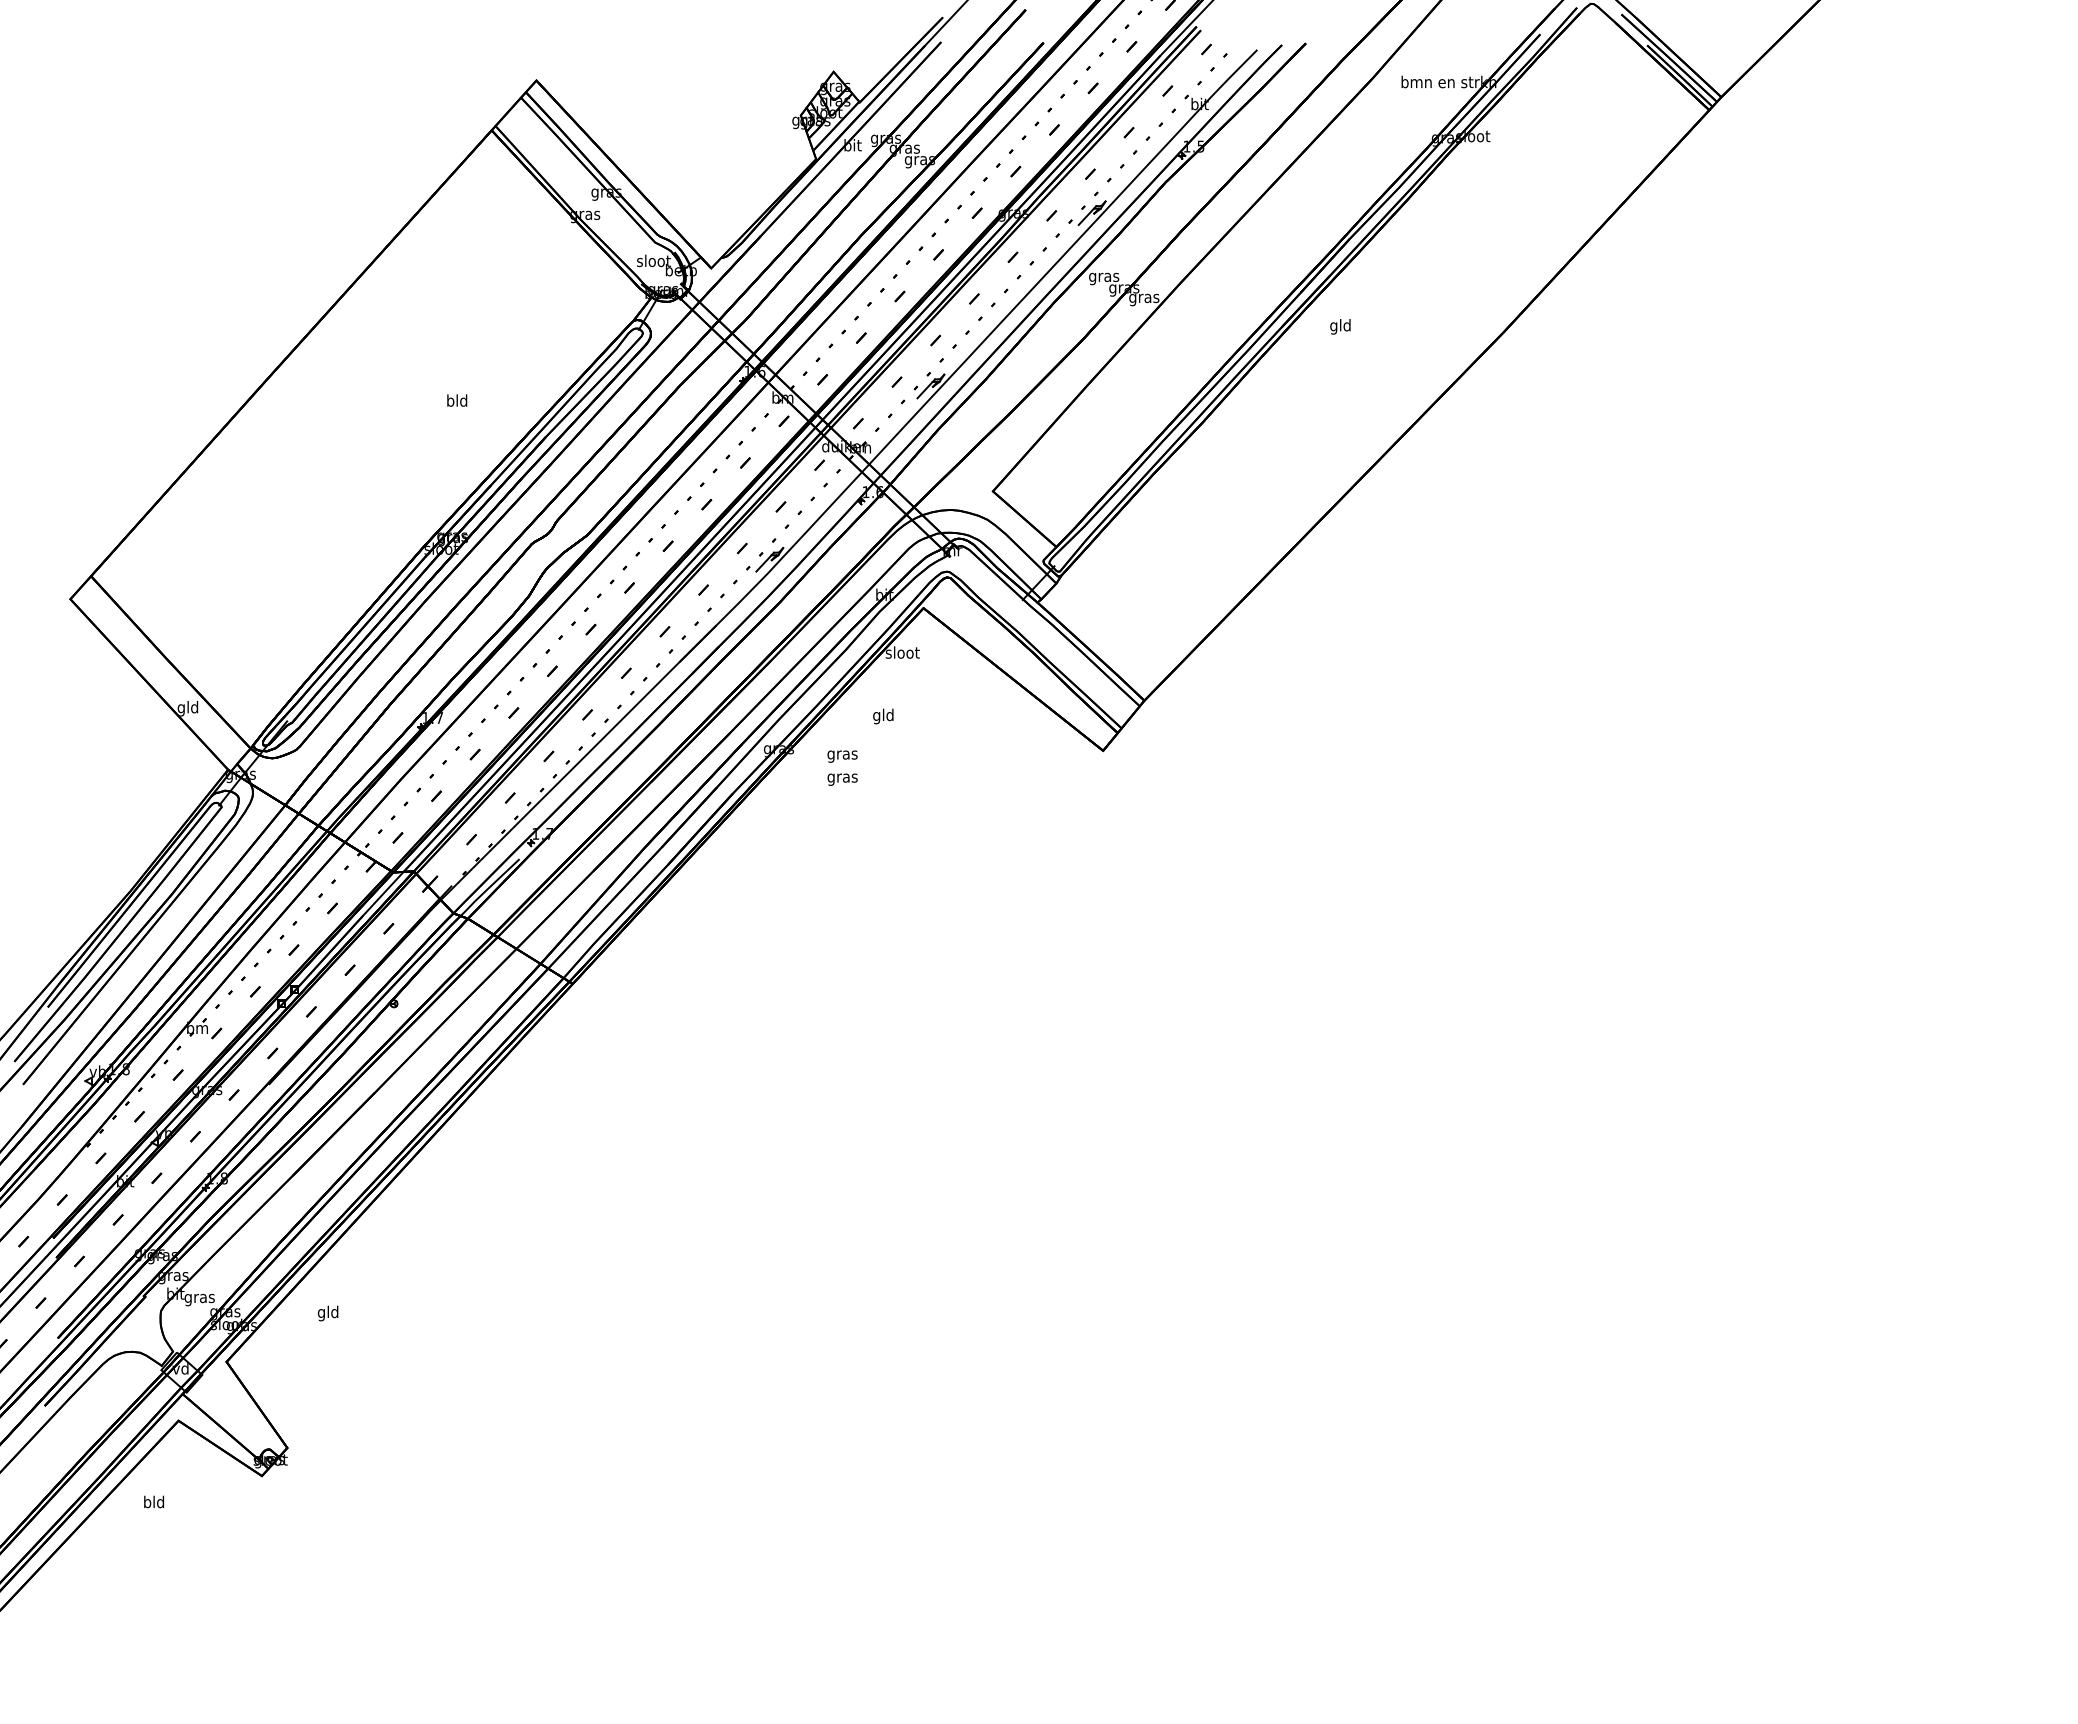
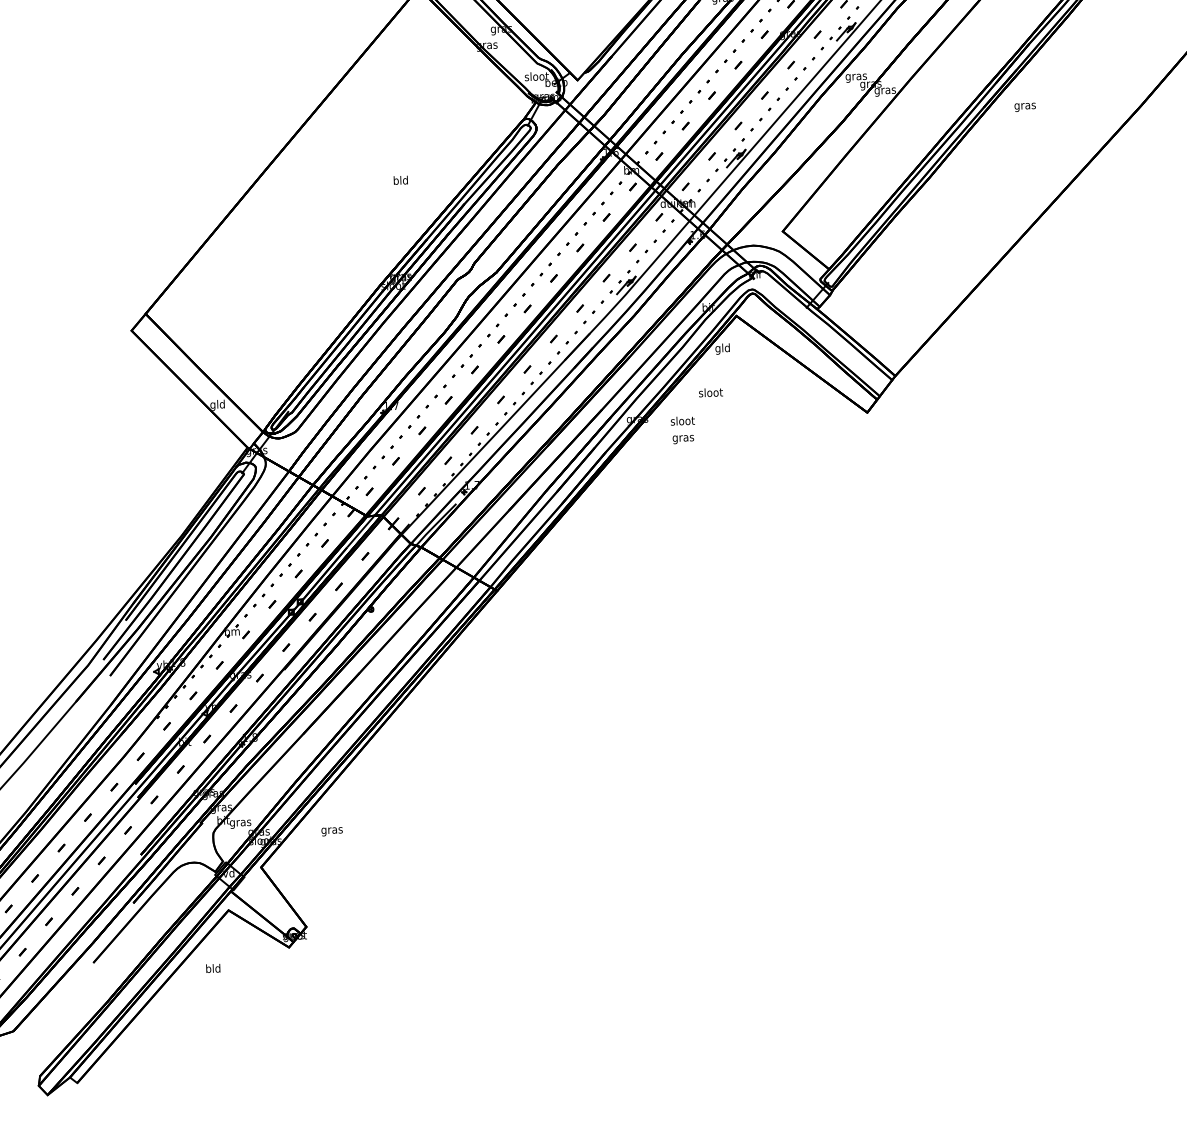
text: (1340, 326) -> (1025, 106), gld -> gras
text: (902, 653) -> (722, 348), sloot -> gld
text: (883, 716) -> (710, 393), gld -> sloot
text: (842, 754) -> (682, 421), gras -> sloot
text: (328, 1313) -> (332, 830), gld -> gras

